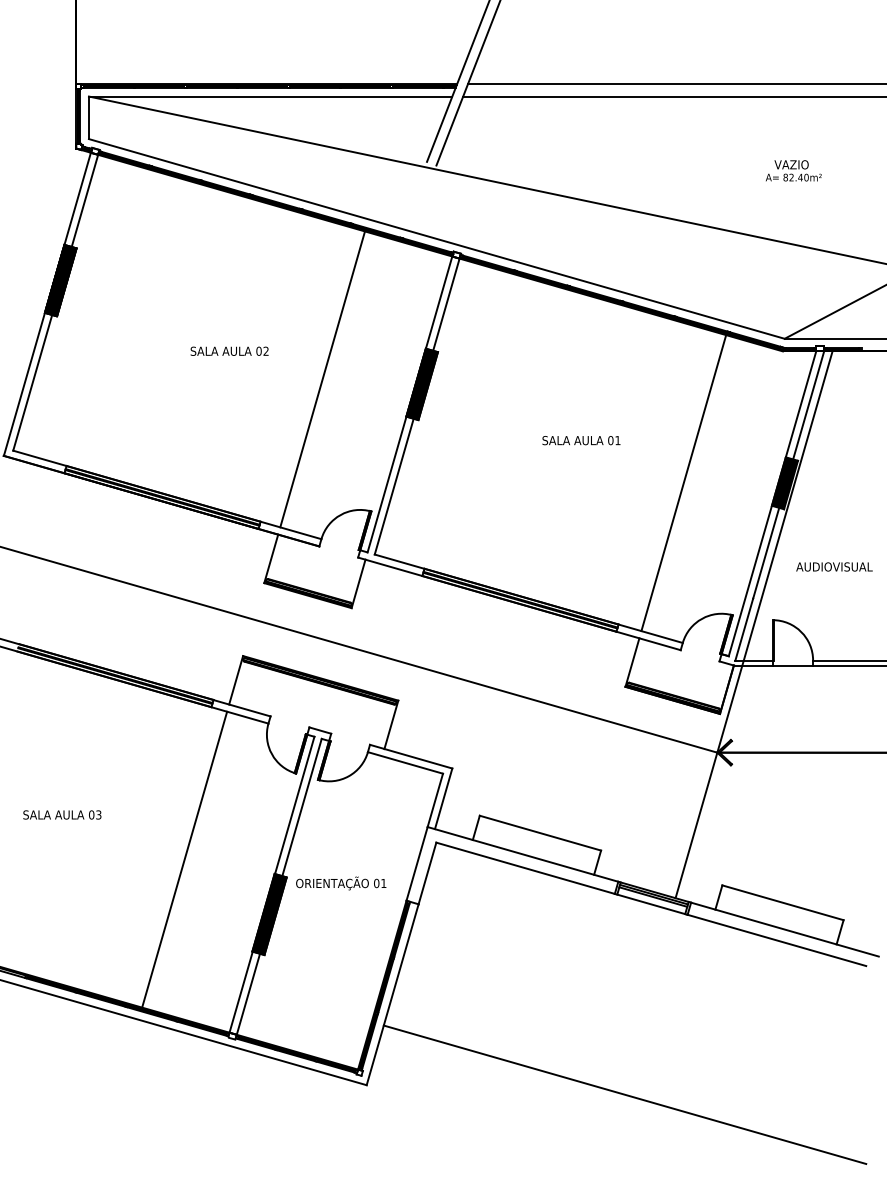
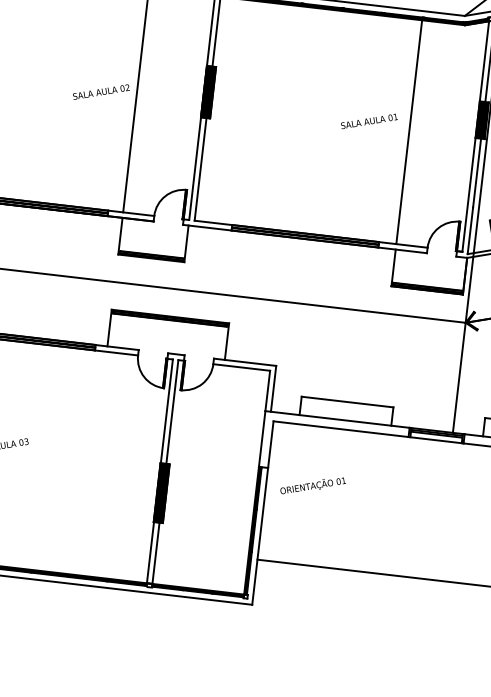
text: (229, 350) -> (101, 91), moved
text: (581, 440) -> (369, 121), moved
line: (184, 859) -> (93, 463), removed
text: (341, 883) -> (313, 485), moved

